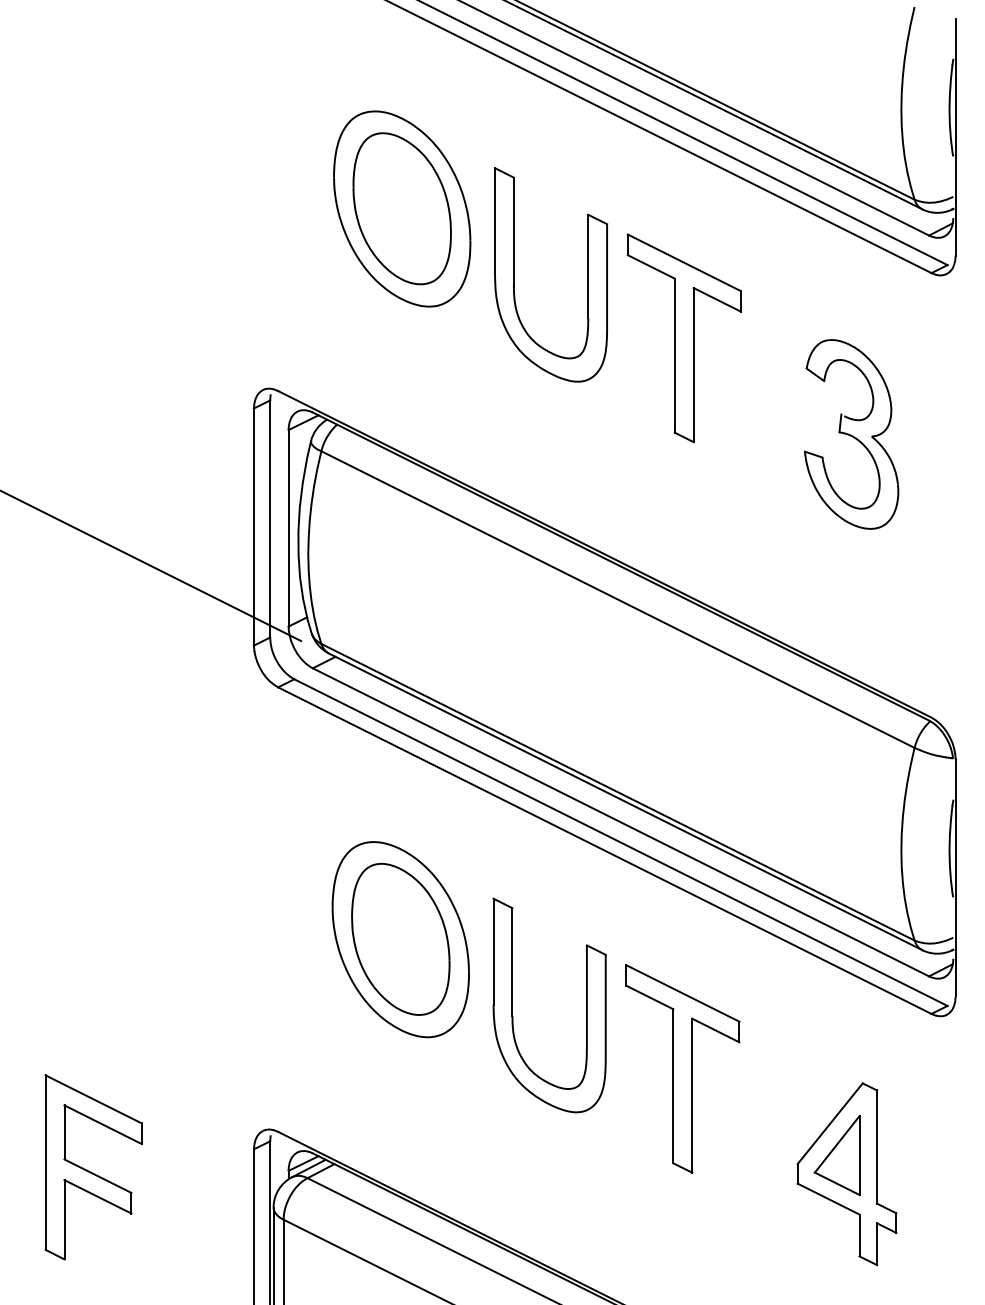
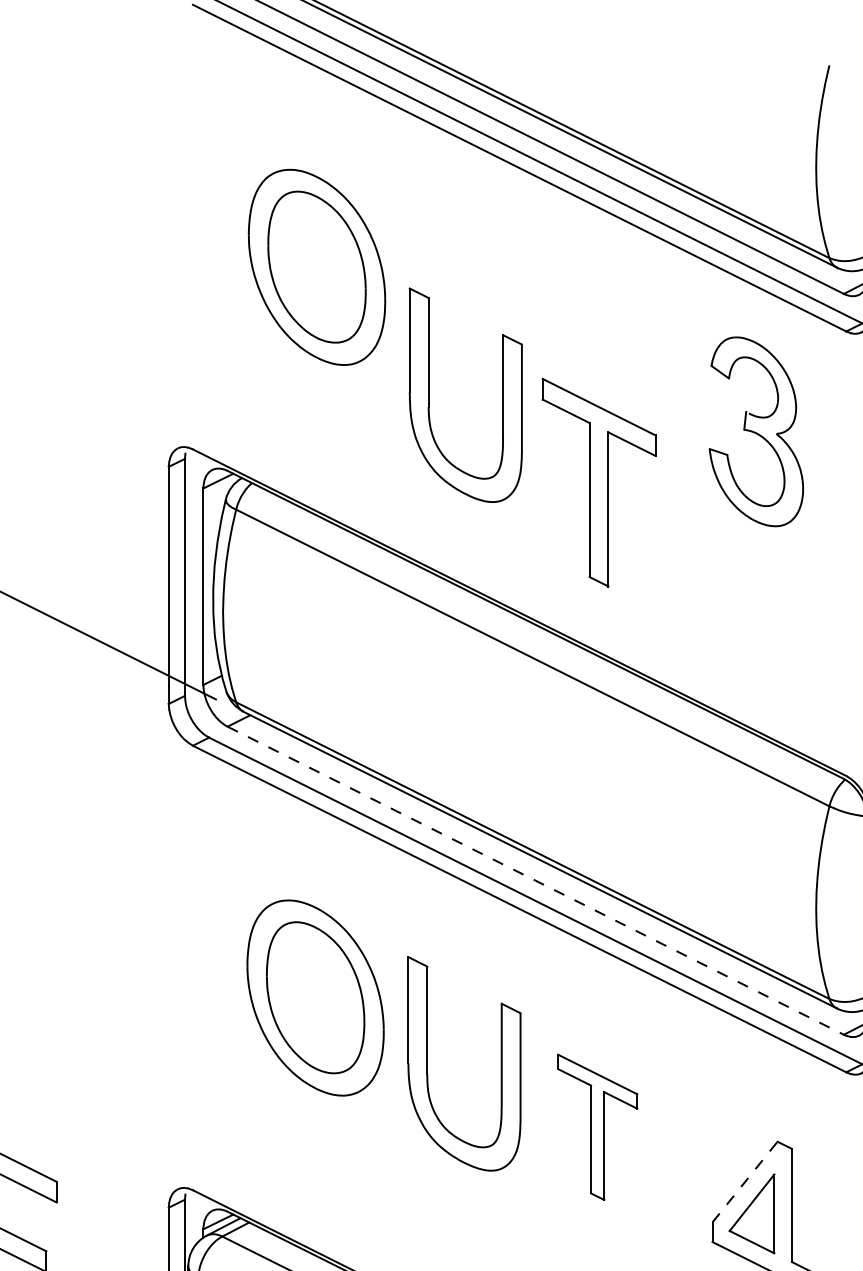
part: (587, 274) -> (502, 394), moved
part: (683, 338) -> (598, 482), moved
part: (851, 434) -> (756, 431), moved
line: (621, 822) -> (536, 880), solid -> dashed
part: (682, 1068) -> (597, 1126), size x0.7
line: (830, 1123) -> (745, 1181), solid -> dashed

